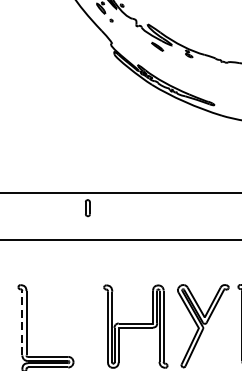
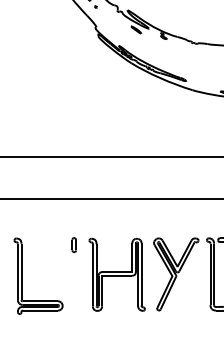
part: (87, 208) -> (73, 245), moved
line: (21, 322) -> (17, 271), dashed -> solid

